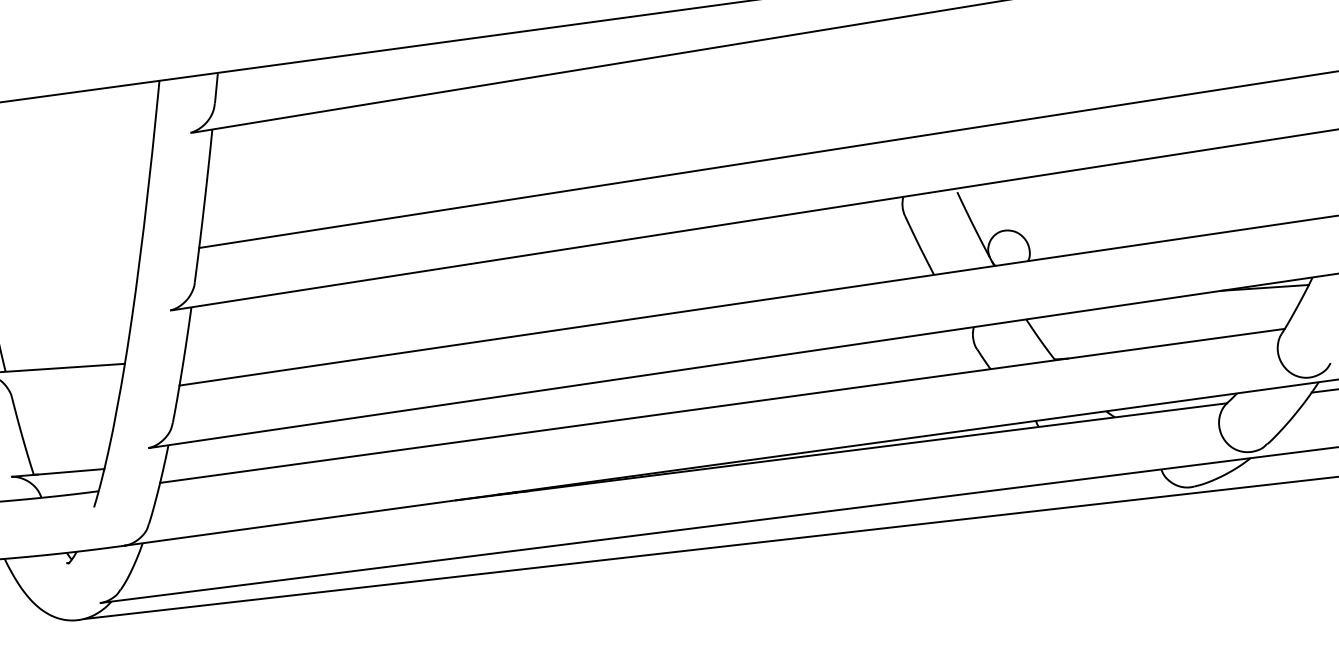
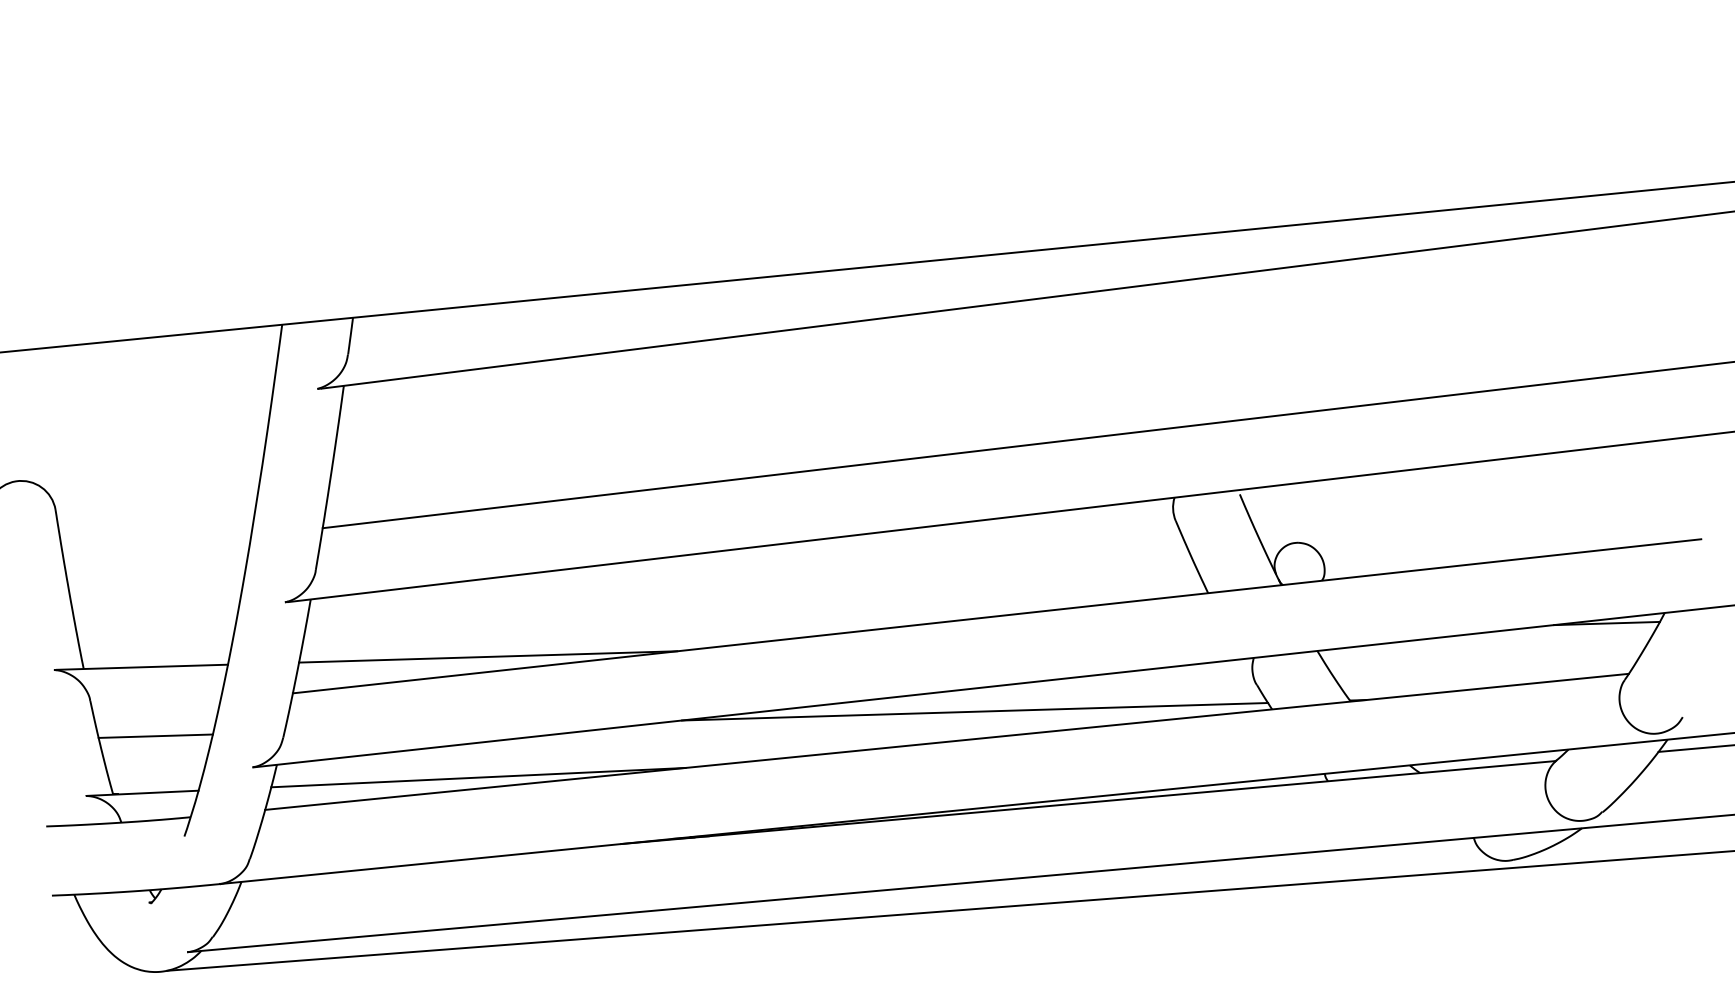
line: (340, 349) -> (488, 656), added
line: (745, 379) -> (975, 711), added
line: (67, 424) -> (155, 735), added
line: (335, 449) -> (478, 777), added

